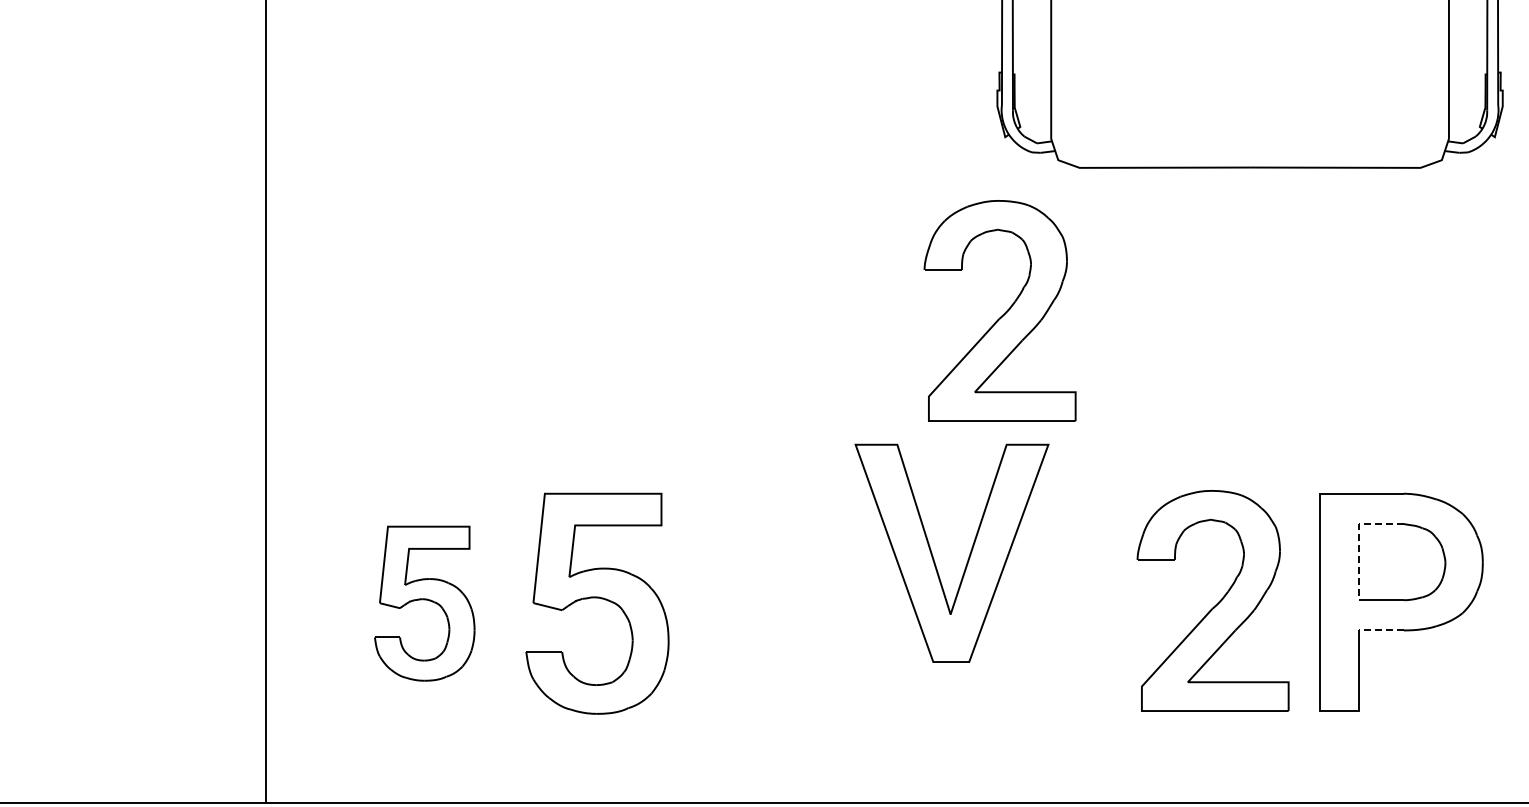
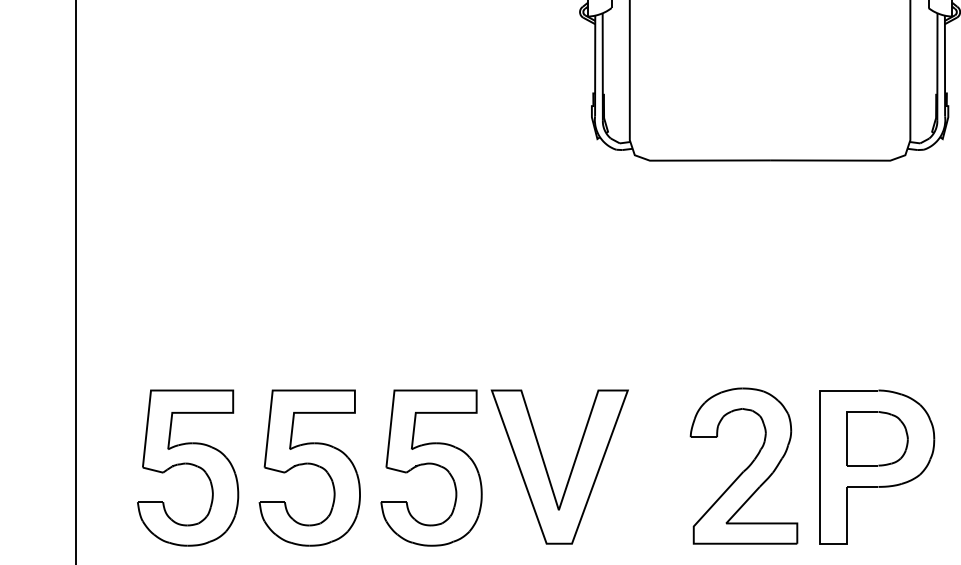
part: (999, 310) -> (593, 261), removed
line: (1359, 539) -> (847, 422), dashed -> solid
part: (968, 556) -> (571, 469), moved
part: (424, 603) -> (187, 467), size x1.43
part: (770, 603) -> (431, 467), added
line: (1380, 630) -> (862, 486), dashed -> solid

